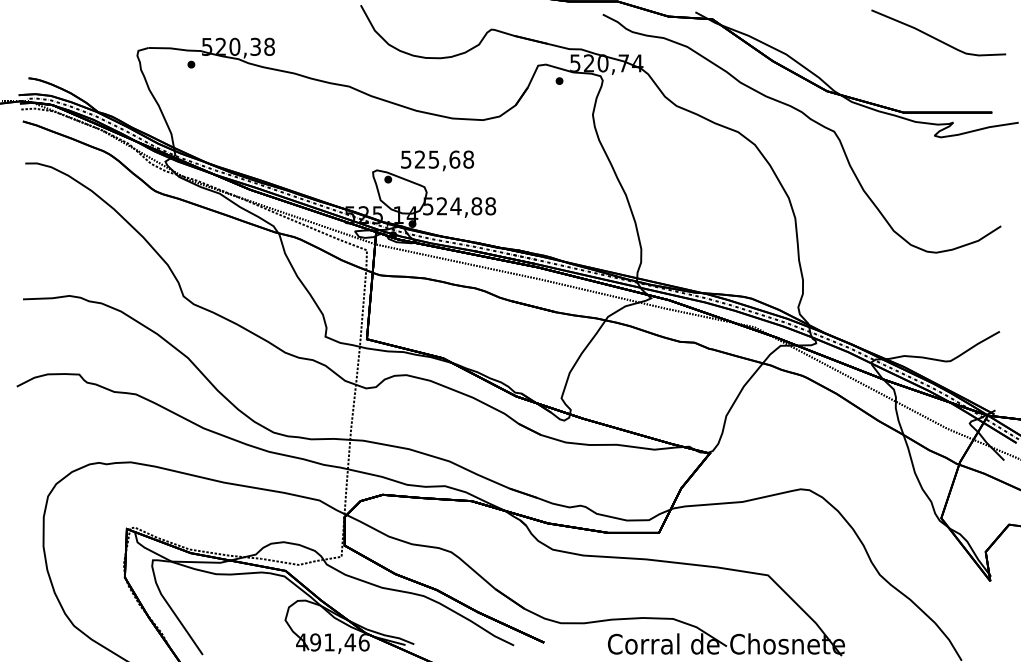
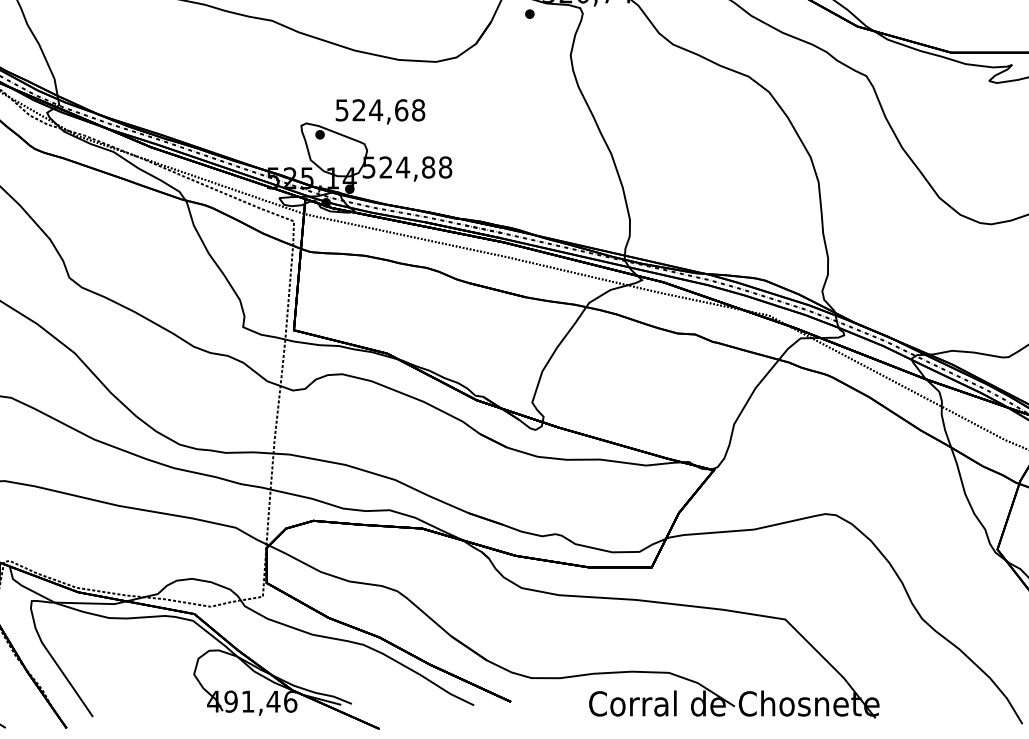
text: (433, 159) -> (375, 110), 525,68 -> 524,68

